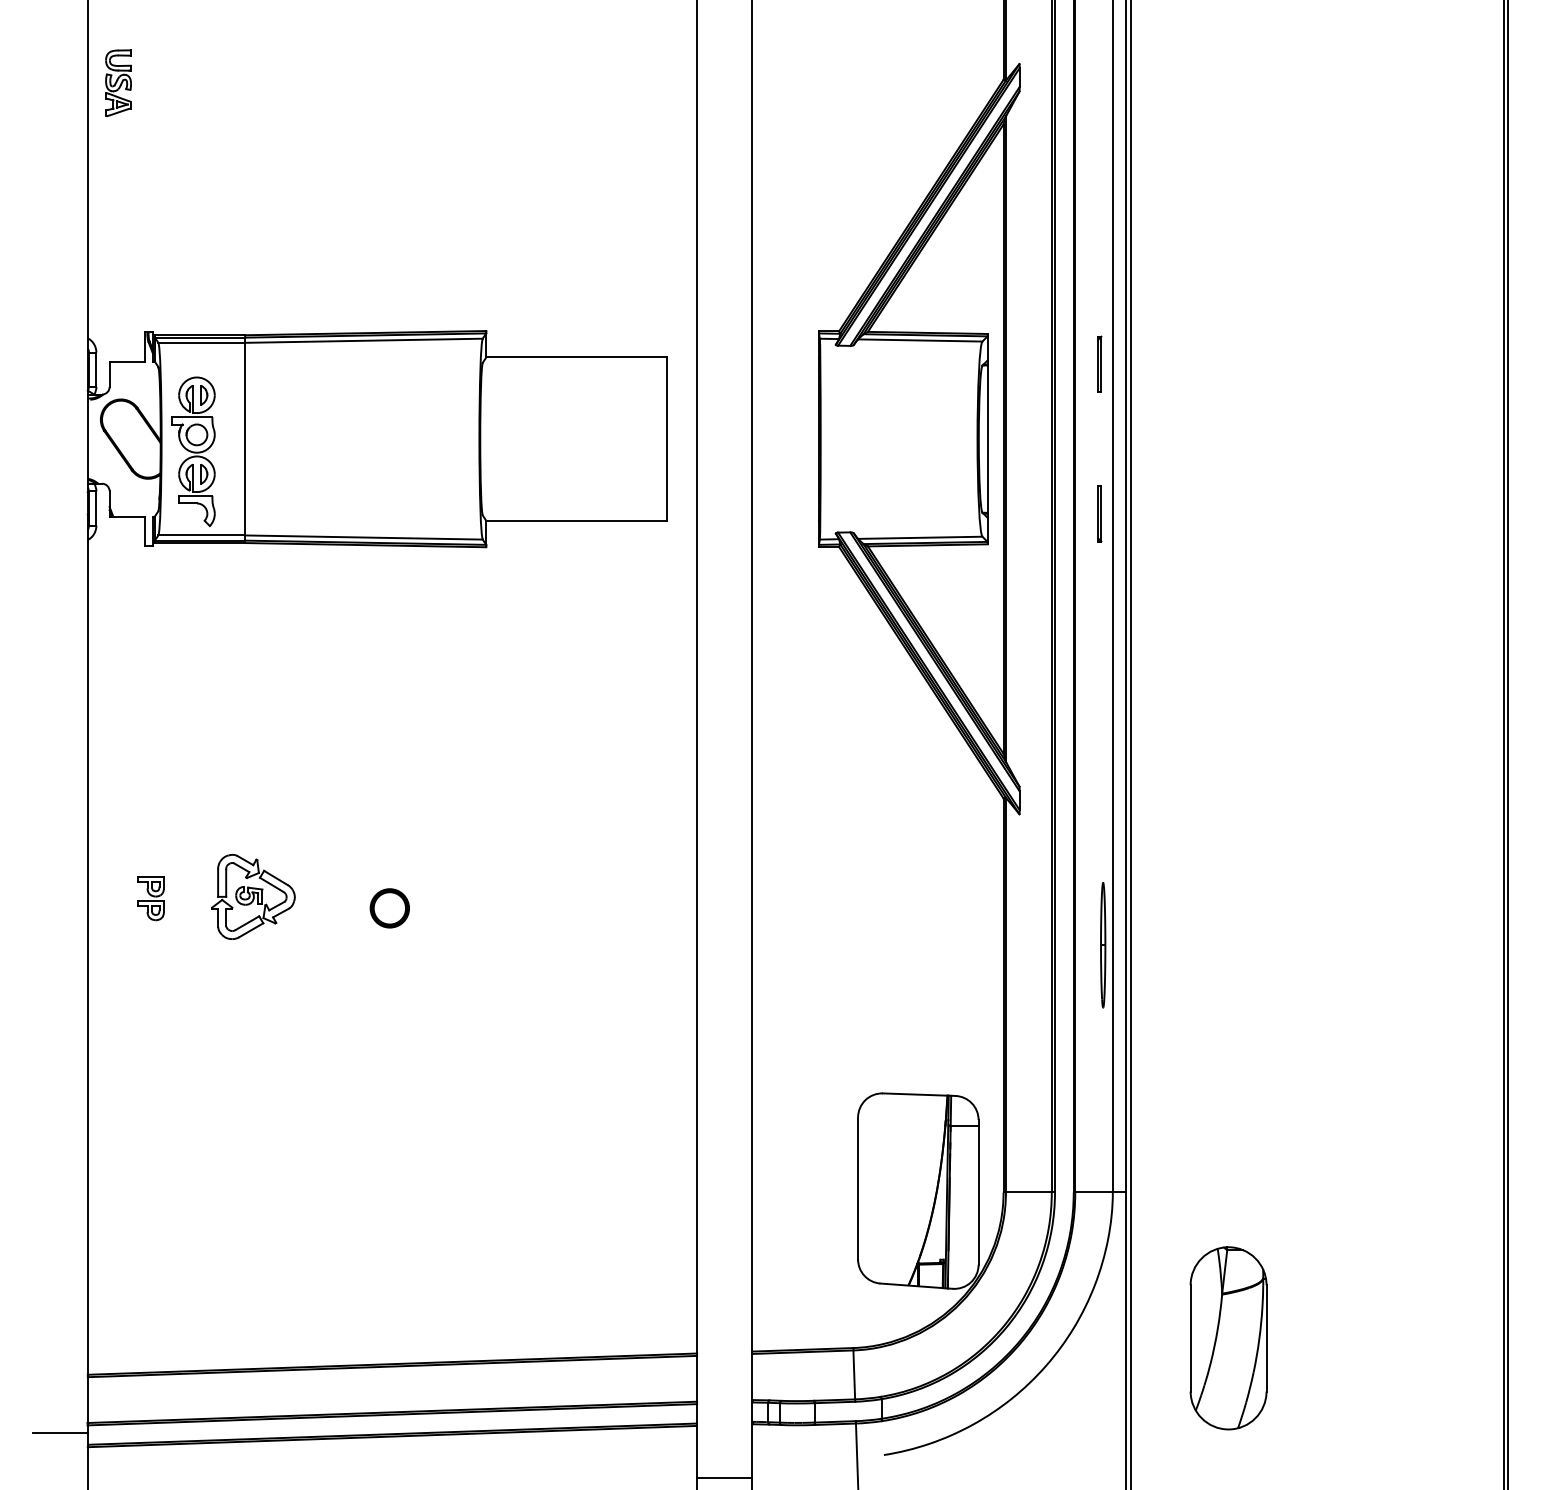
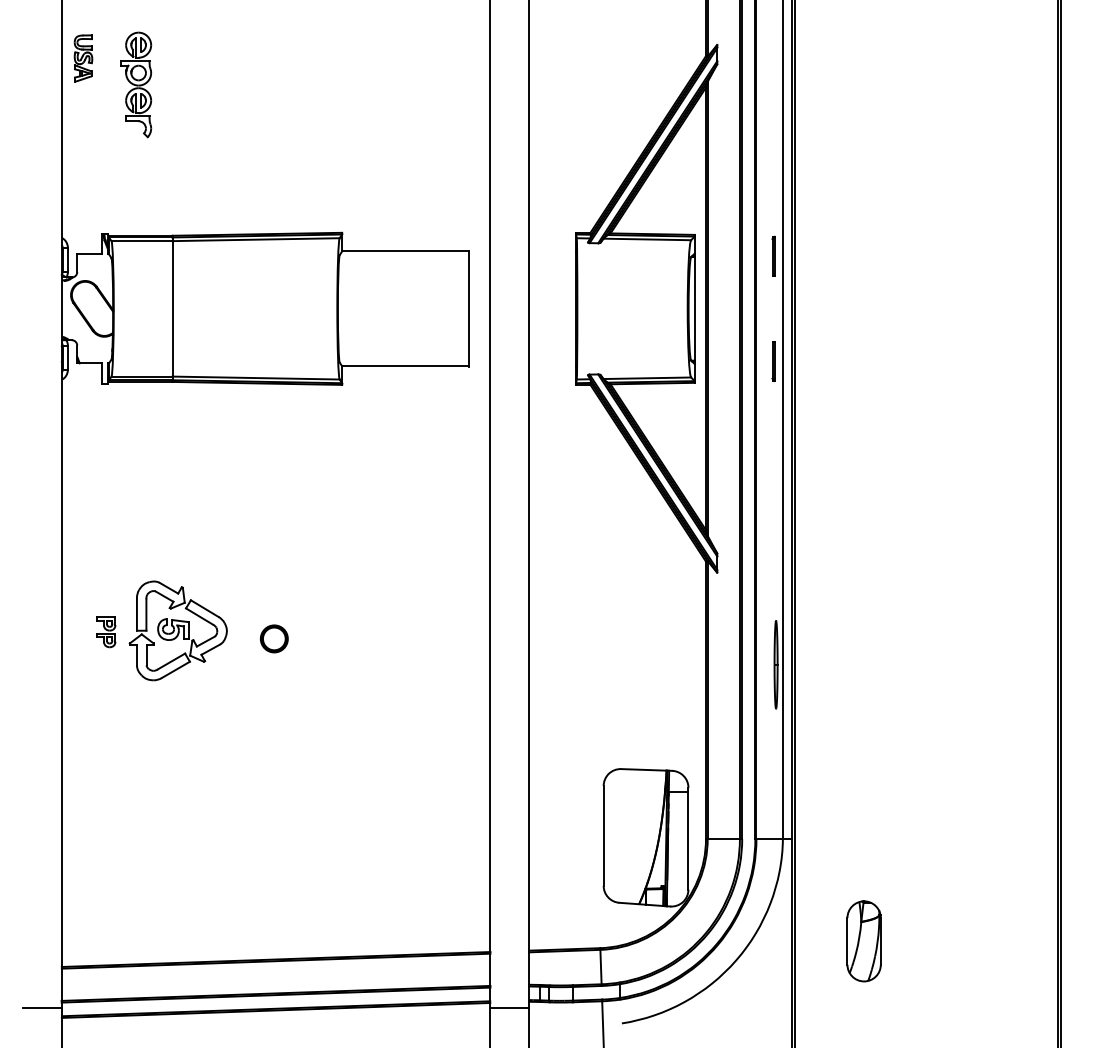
part: (193, 451) -> (136, 84), moved
part: (253, 896) -> (178, 630), size x1.67
part: (1227, 1338) -> (863, 941), size x0.62
line: (724, 1477) -> (509, 1007), moved

